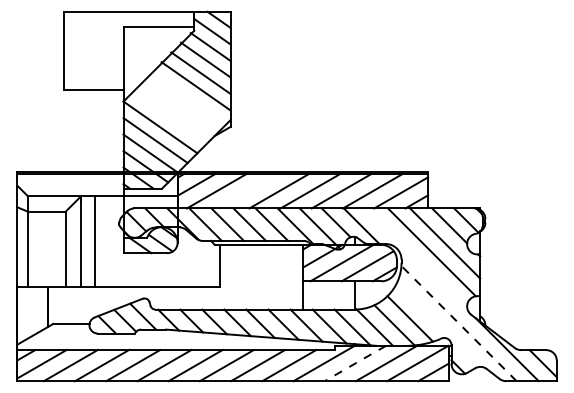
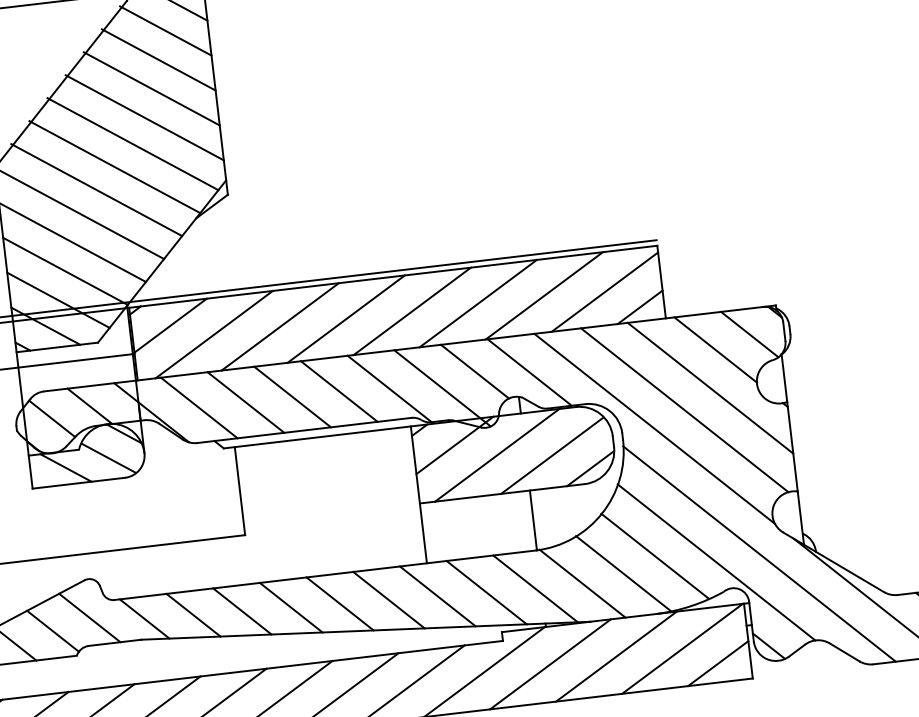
line: (188, 97) -> (131, 143), added
line: (179, 107) -> (114, 166), added
line: (169, 117) -> (96, 190), added
line: (247, 191) -> (279, 327), added
line: (416, 259) -> (653, 429), added
line: (458, 323) -> (758, 554), dashed -> solid
line: (438, 324) -> (716, 561), added
line: (354, 363) -> (548, 664), dashed -> solid

